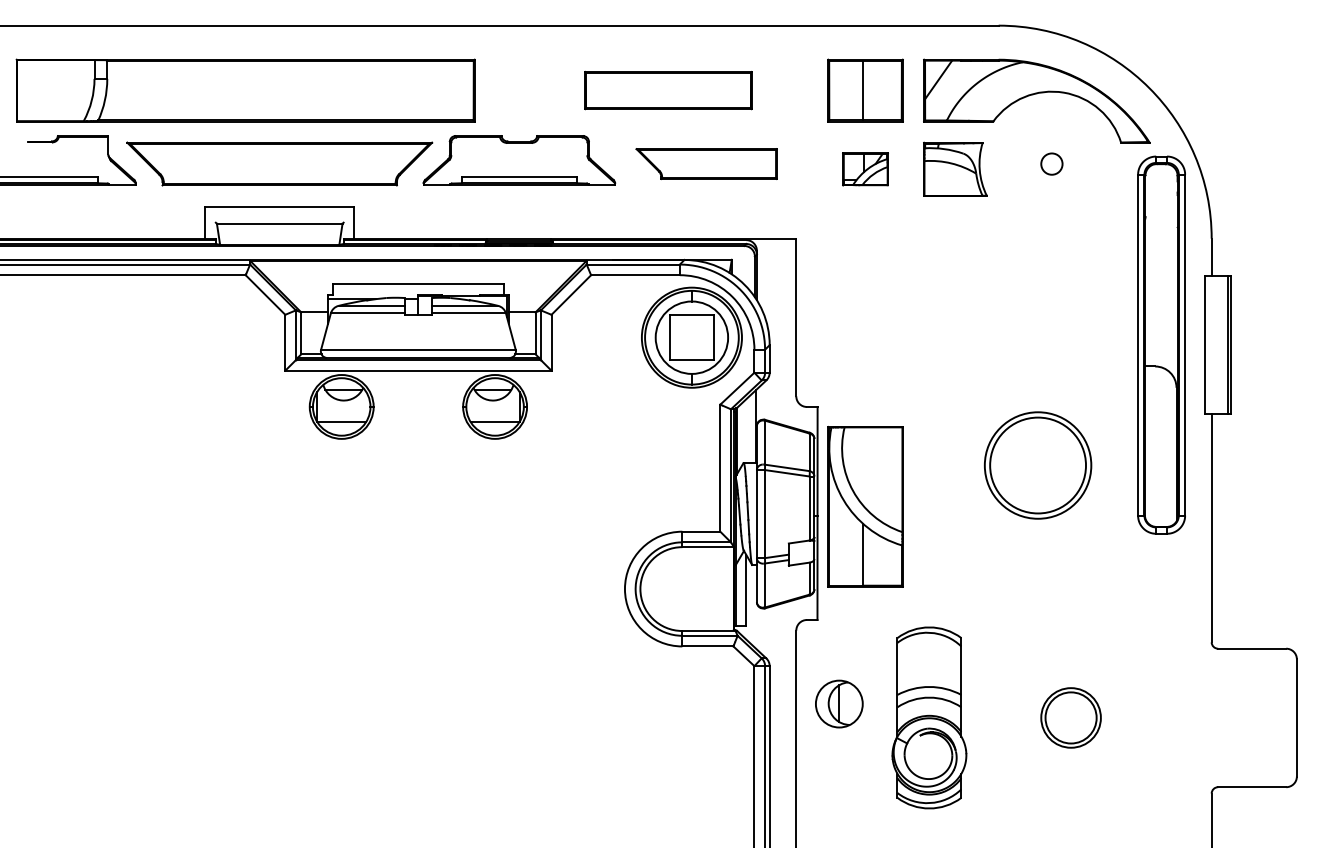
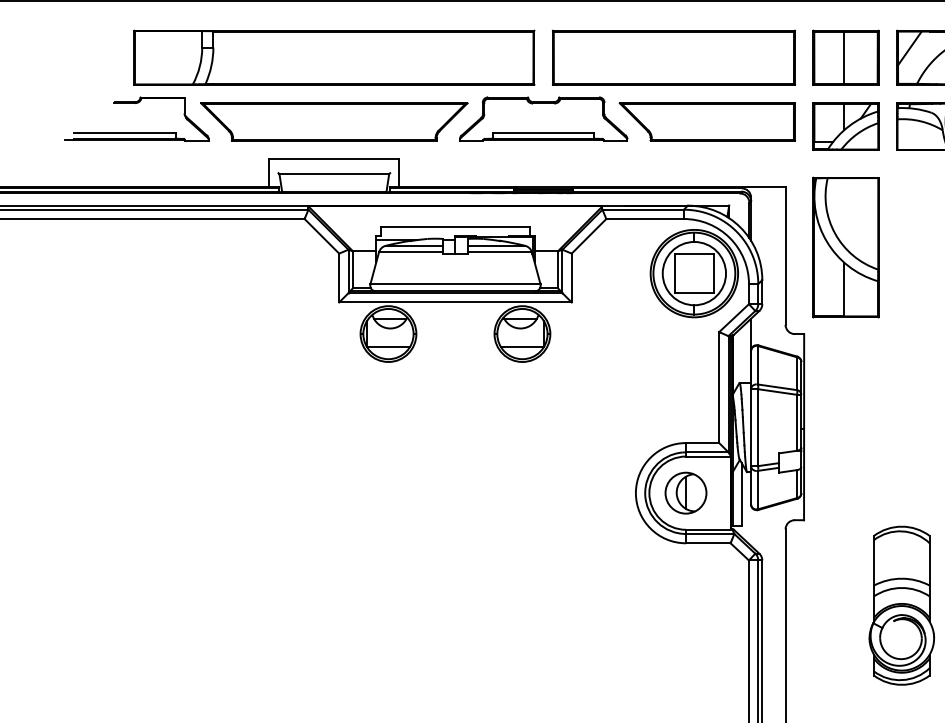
part: (245, 90) -> (334, 57), moved
part: (668, 90) -> (673, 57), size x1.67
part: (706, 163) -> (707, 121), size x1.43
part: (865, 169) -> (845, 126), size x1.67
part: (865, 506) -> (845, 247), moved
part: (839, 703) -> (686, 492), moved

